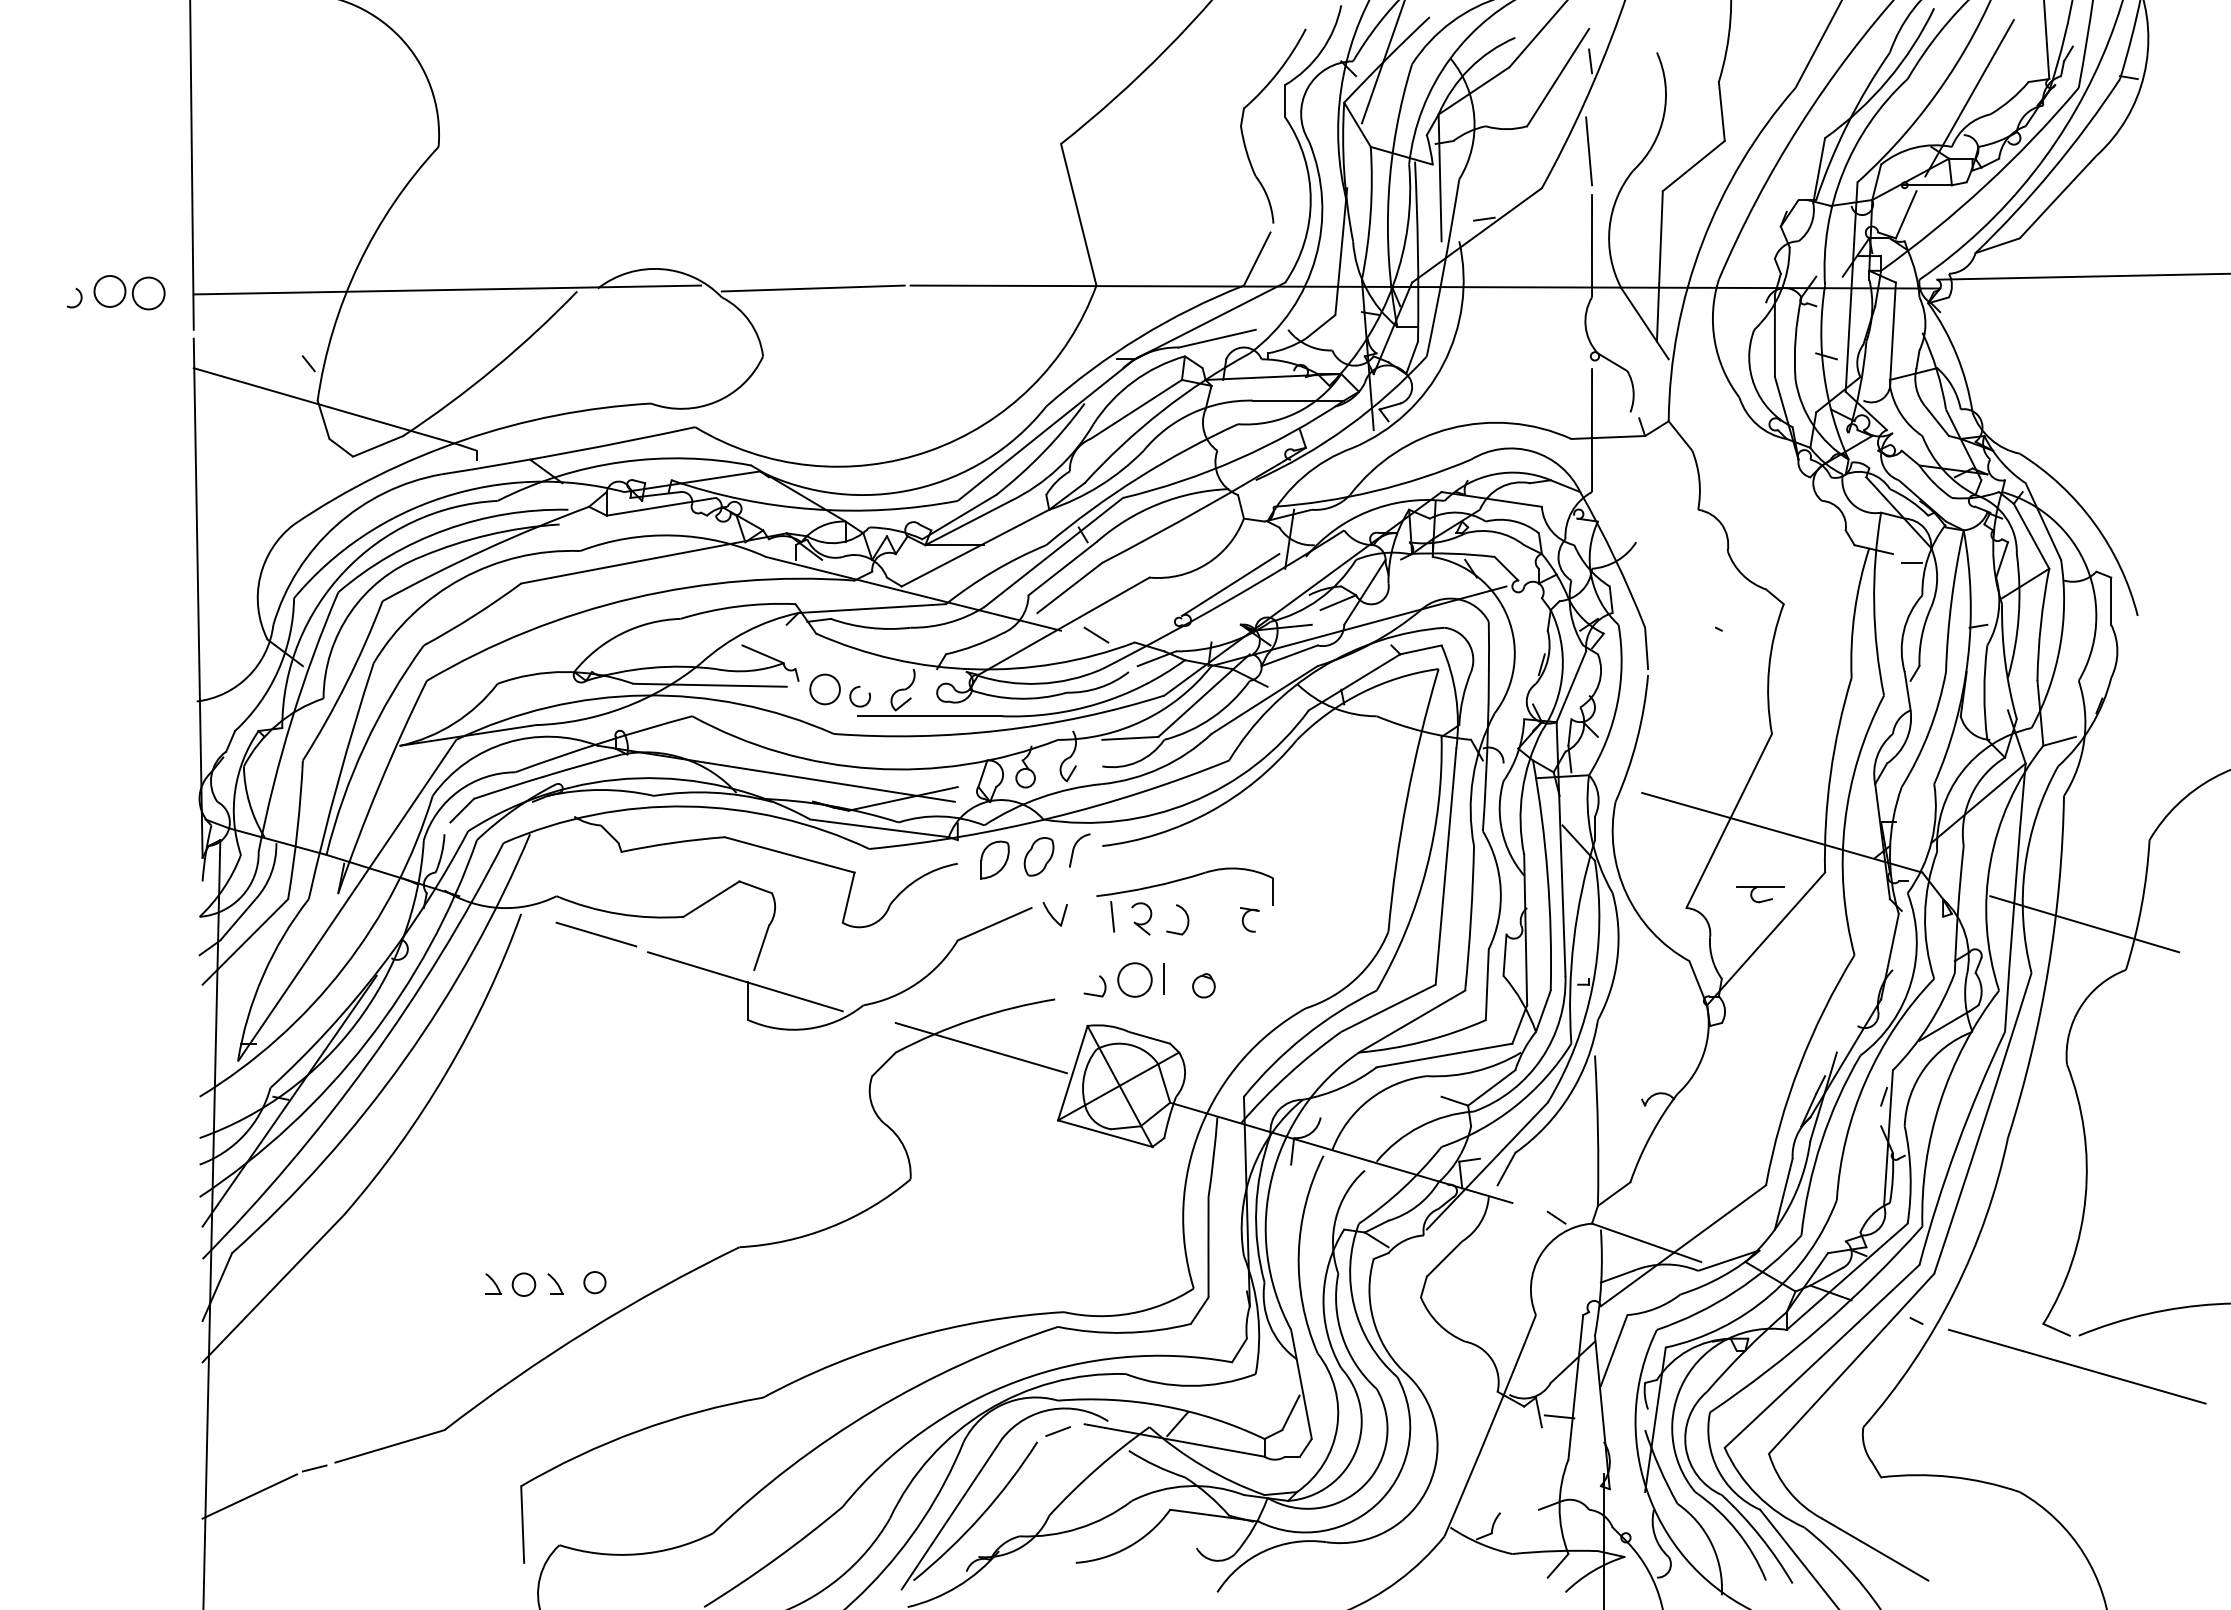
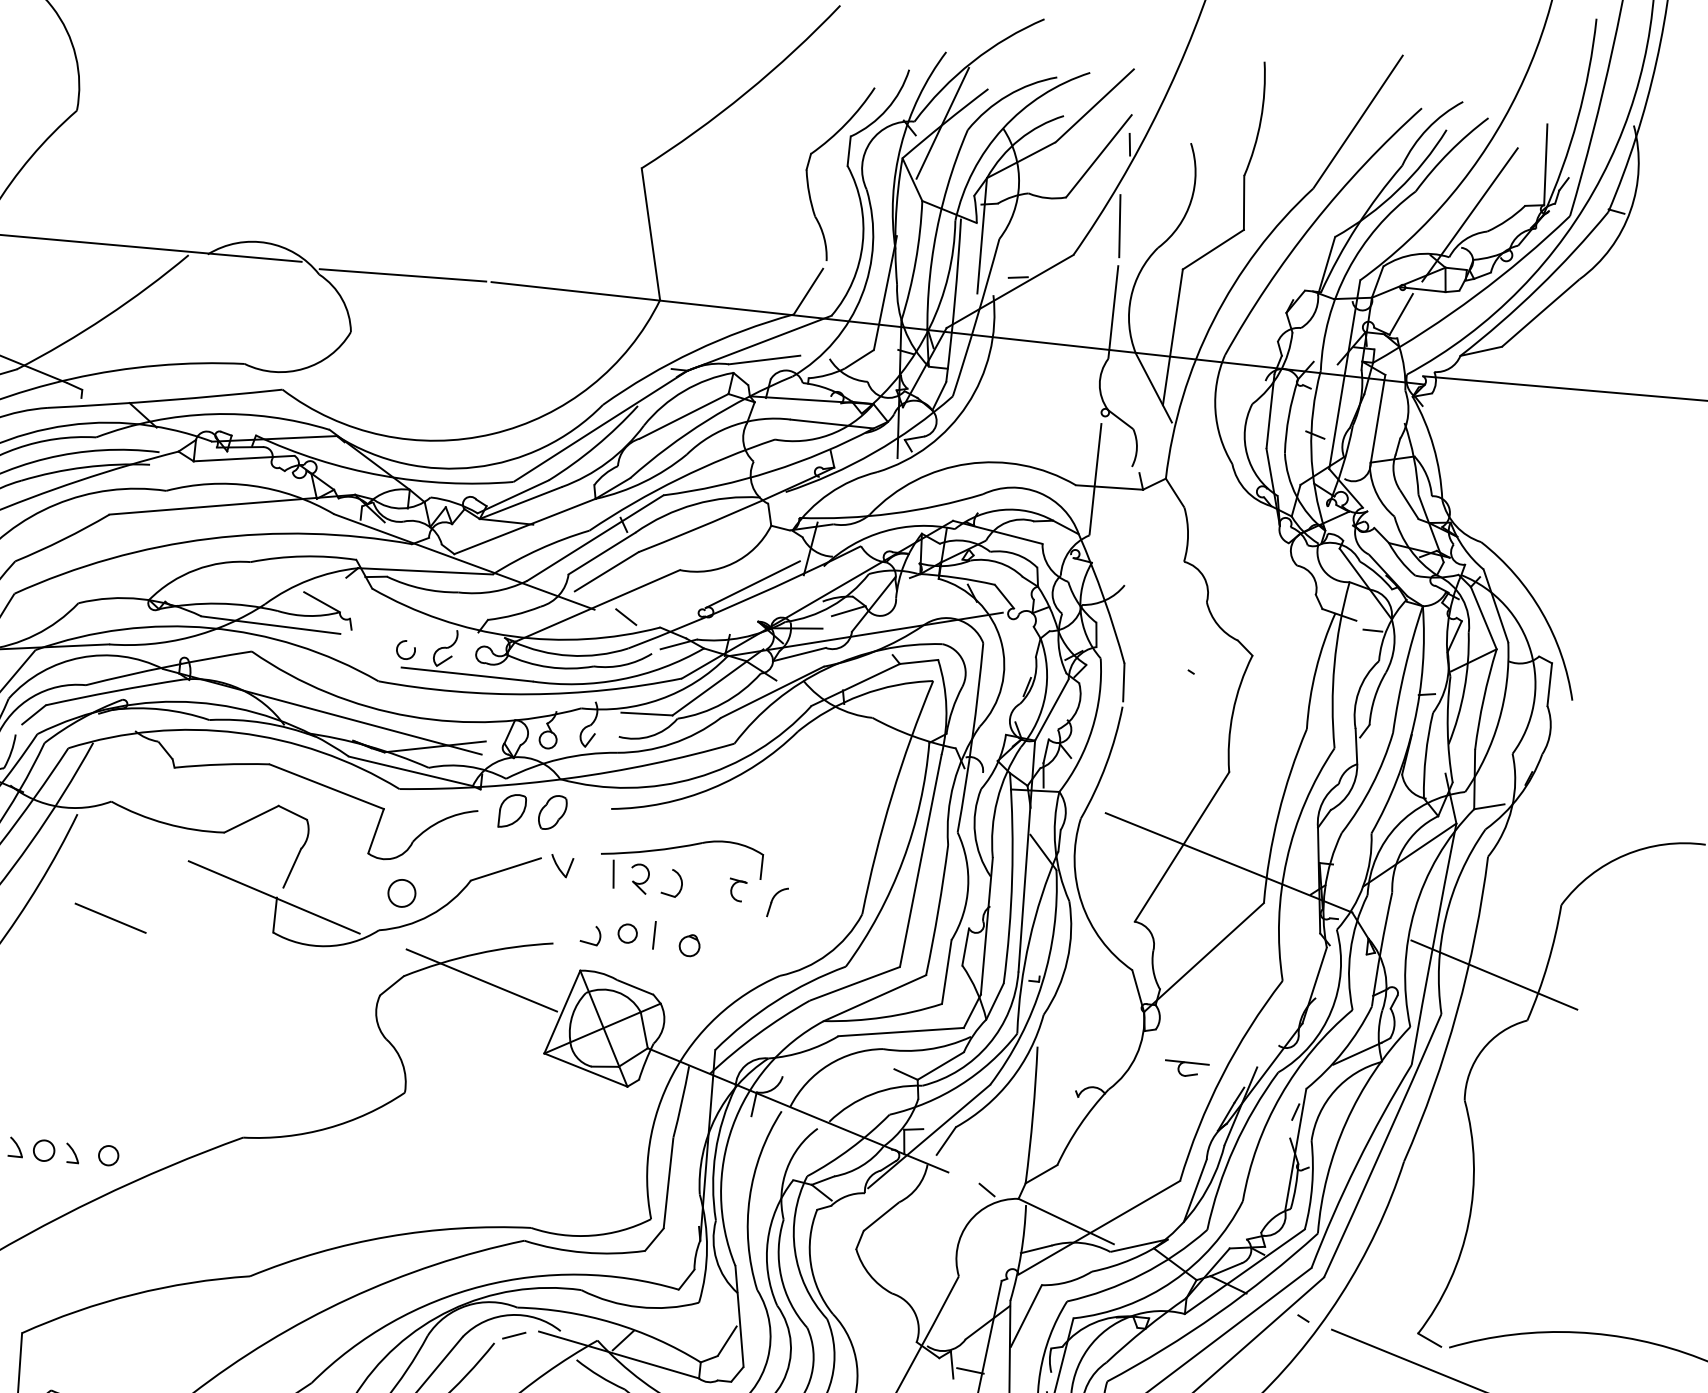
circle: (824, 689) -> (401, 893), moved
part: (1079, 850) -> (777, 902), moved
part: (1761, 900) -> (1187, 1074), moved
line: (596, 934) -> (110, 918), moved
circle: (1134, 979) -> (627, 933), size x0.6

